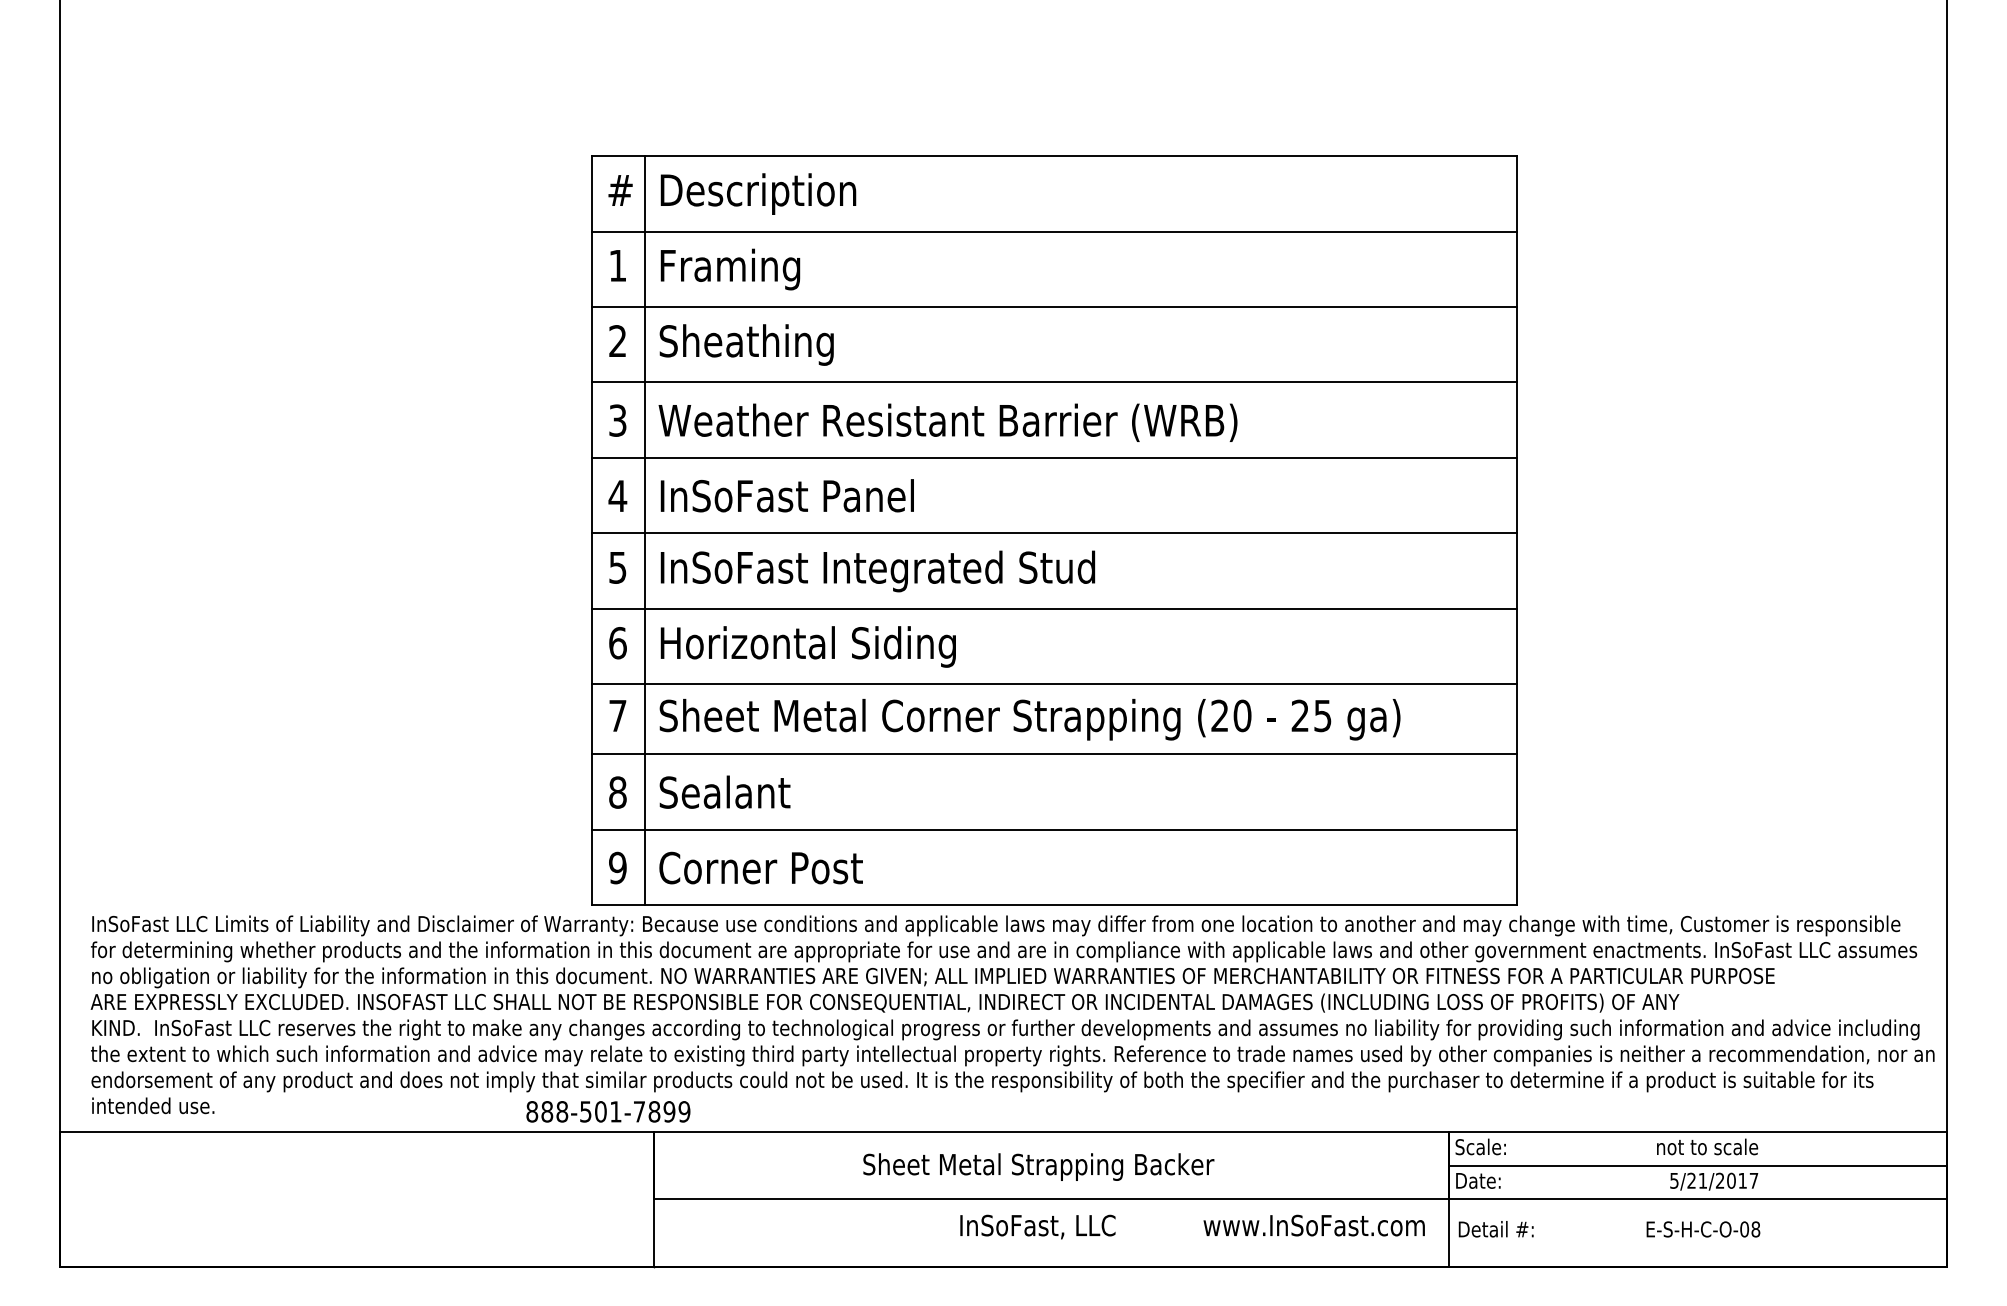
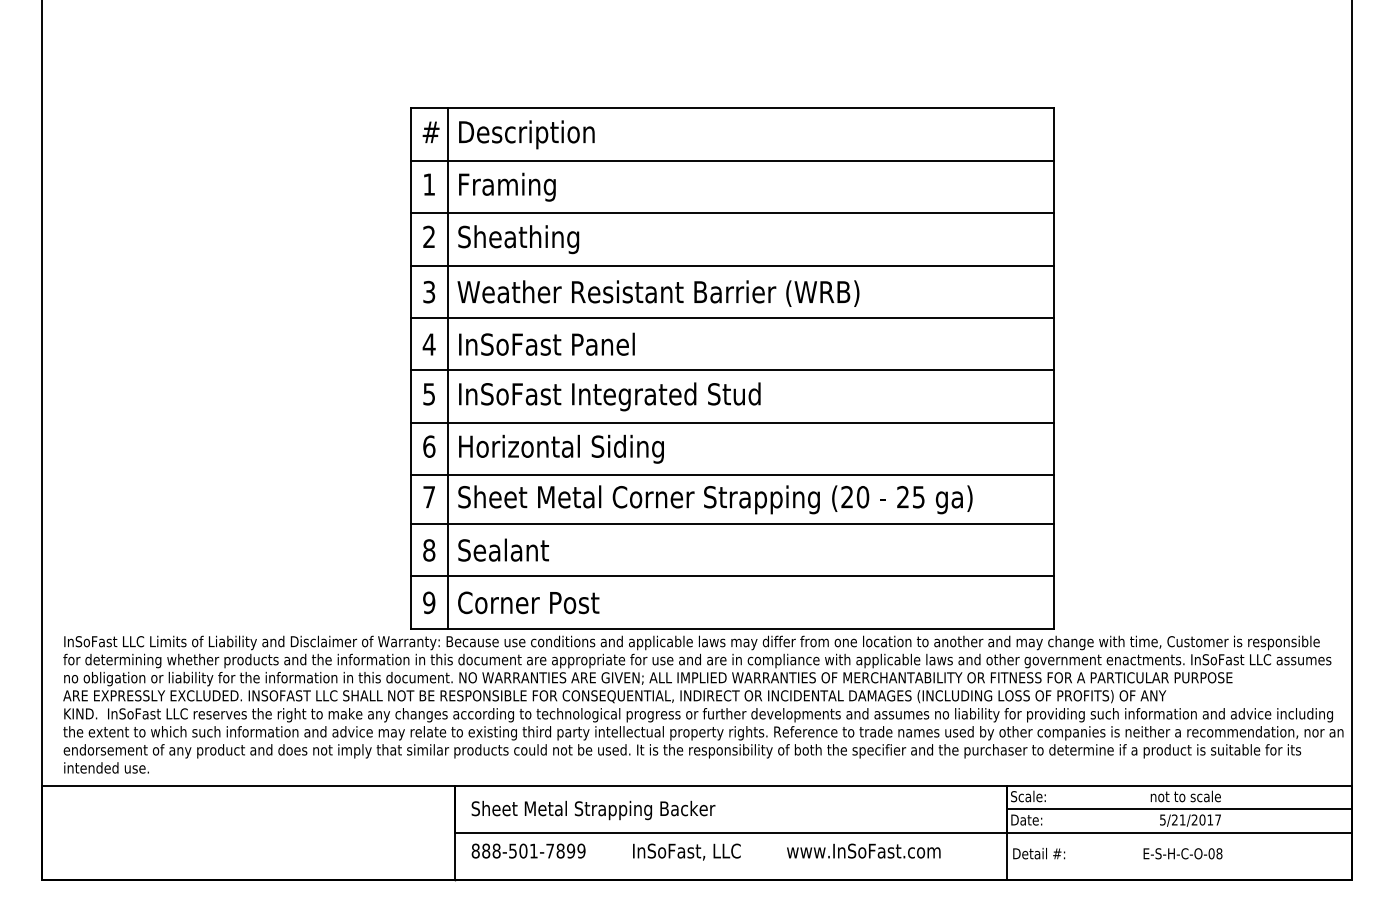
text: (608, 1110) -> (528, 850), moved
text: (1038, 1167) -> (593, 810), moved
text: (1313, 1224) -> (863, 850), moved
text: (1037, 1226) -> (686, 851), moved

